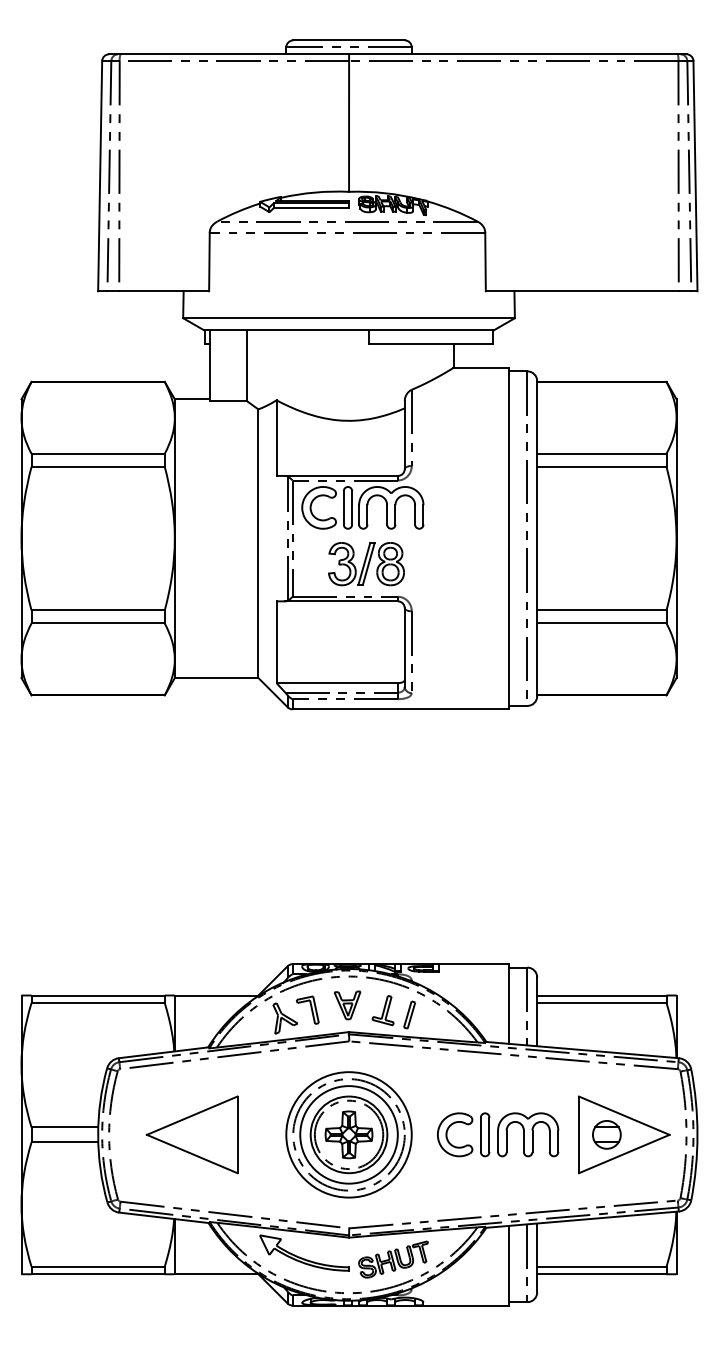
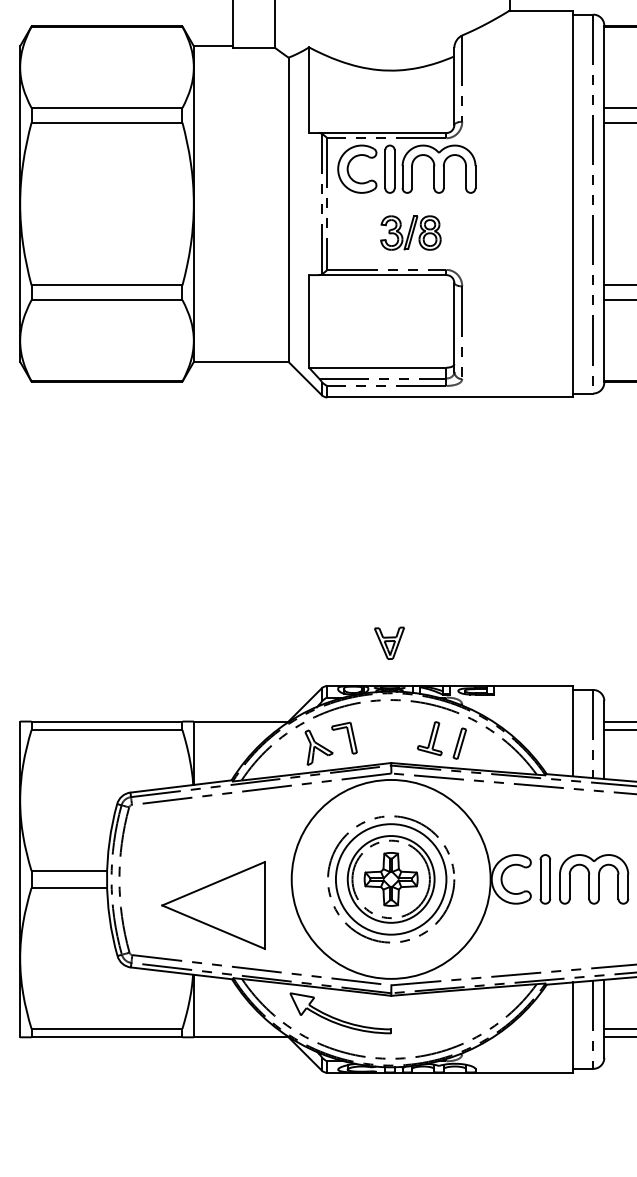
part: (366, 564) -> (410, 233), size x0.7
part: (347, 1005) -> (389, 643), moved
part: (191, 1134) -> (212, 905), moved
circle: (348, 1134) -> (390, 879), size x1.4
part: (393, 1259) -> (441, 1020), removed

